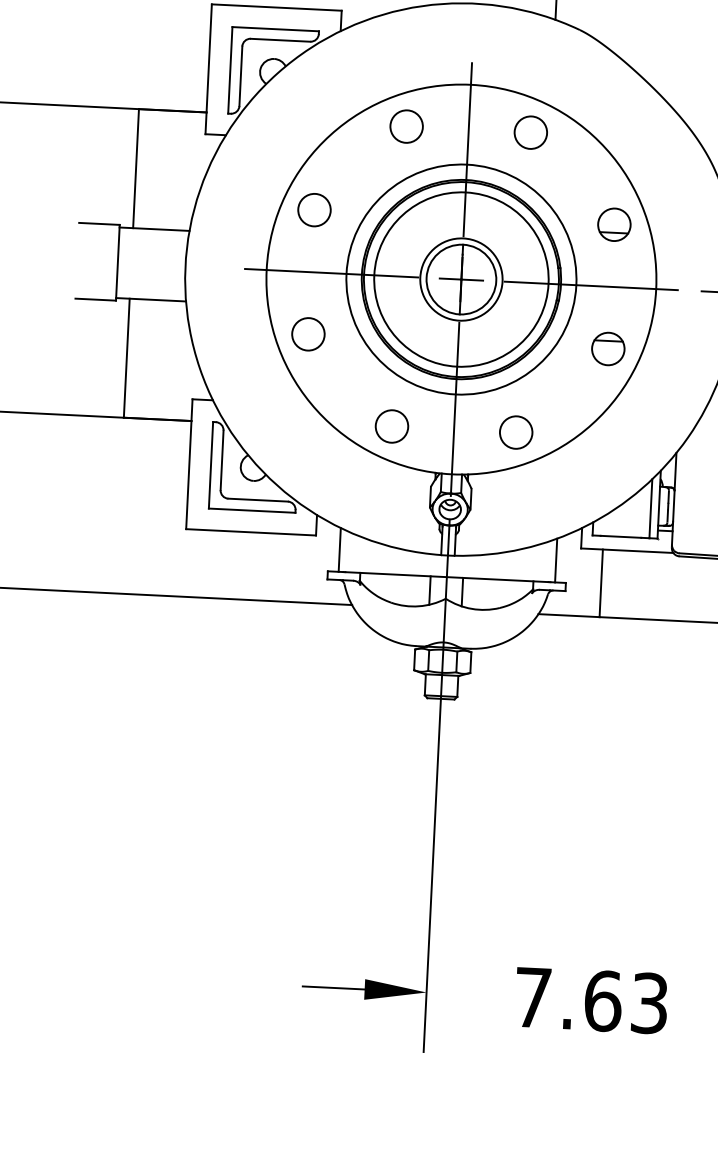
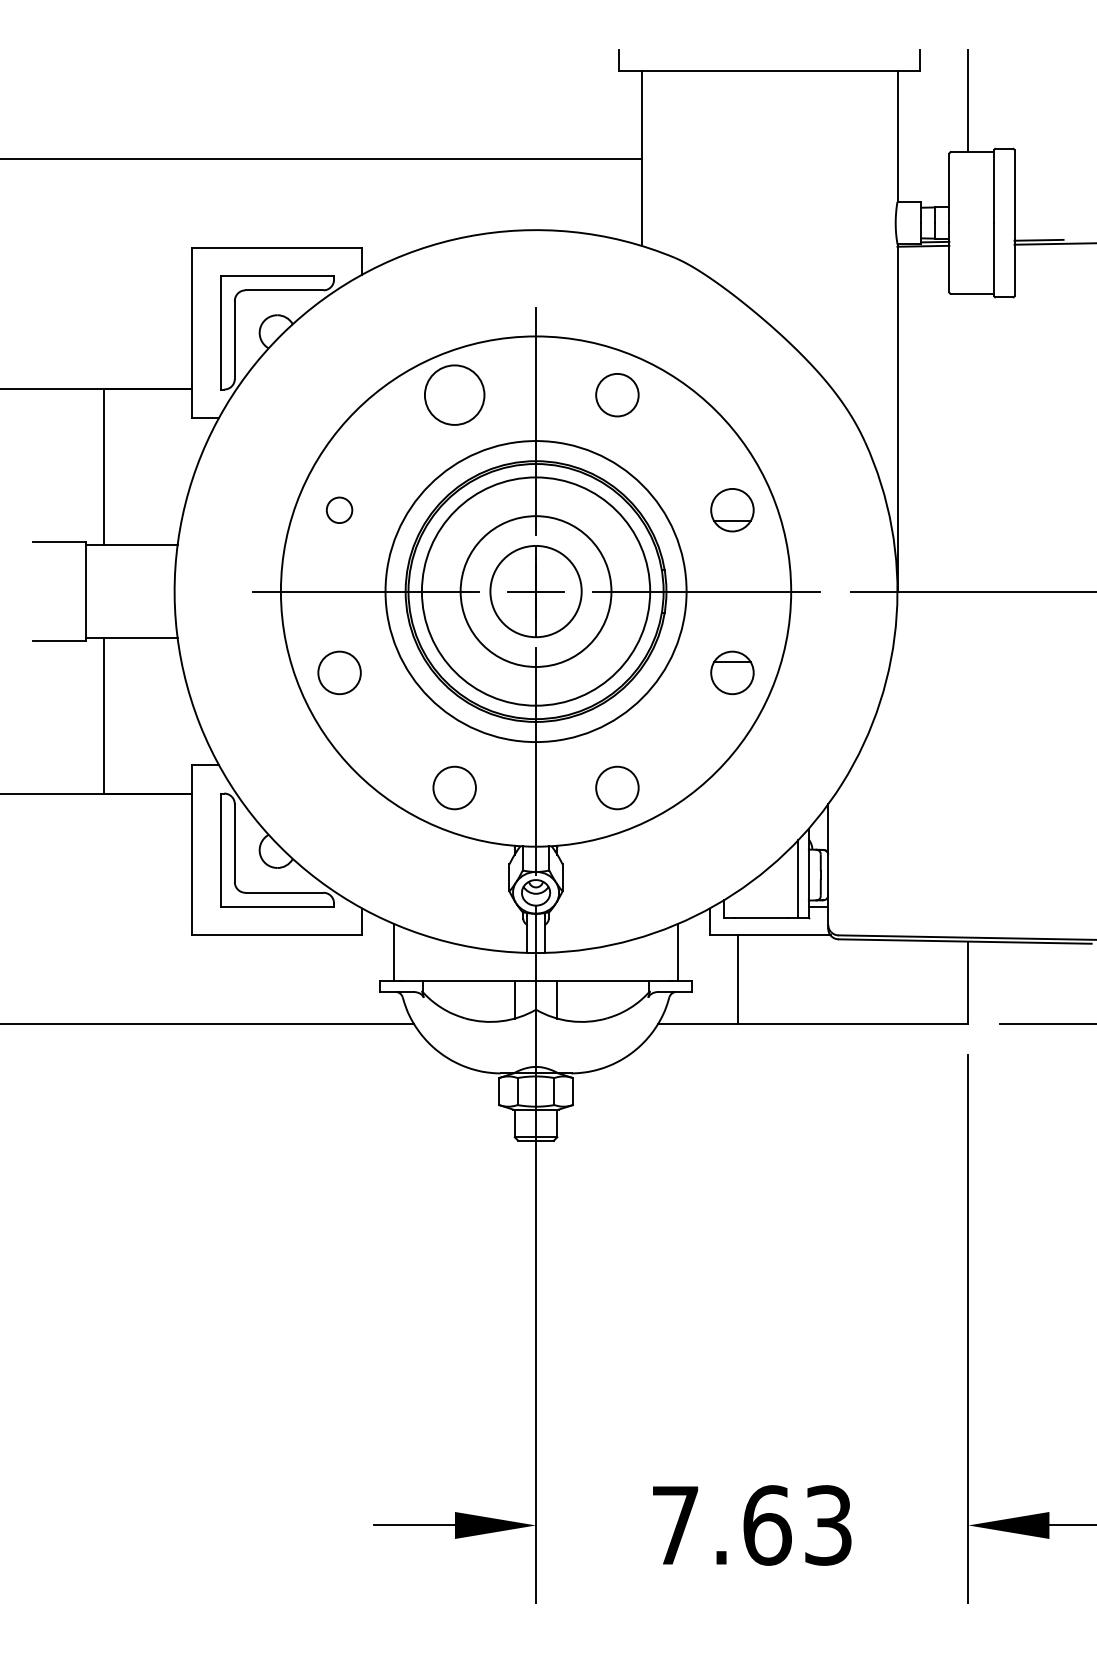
circle: (406, 126) -> (454, 394), size x1.4
circle: (314, 210) -> (339, 510), size x0.6
circle: (461, 279) -> (535, 591), size x1.4

